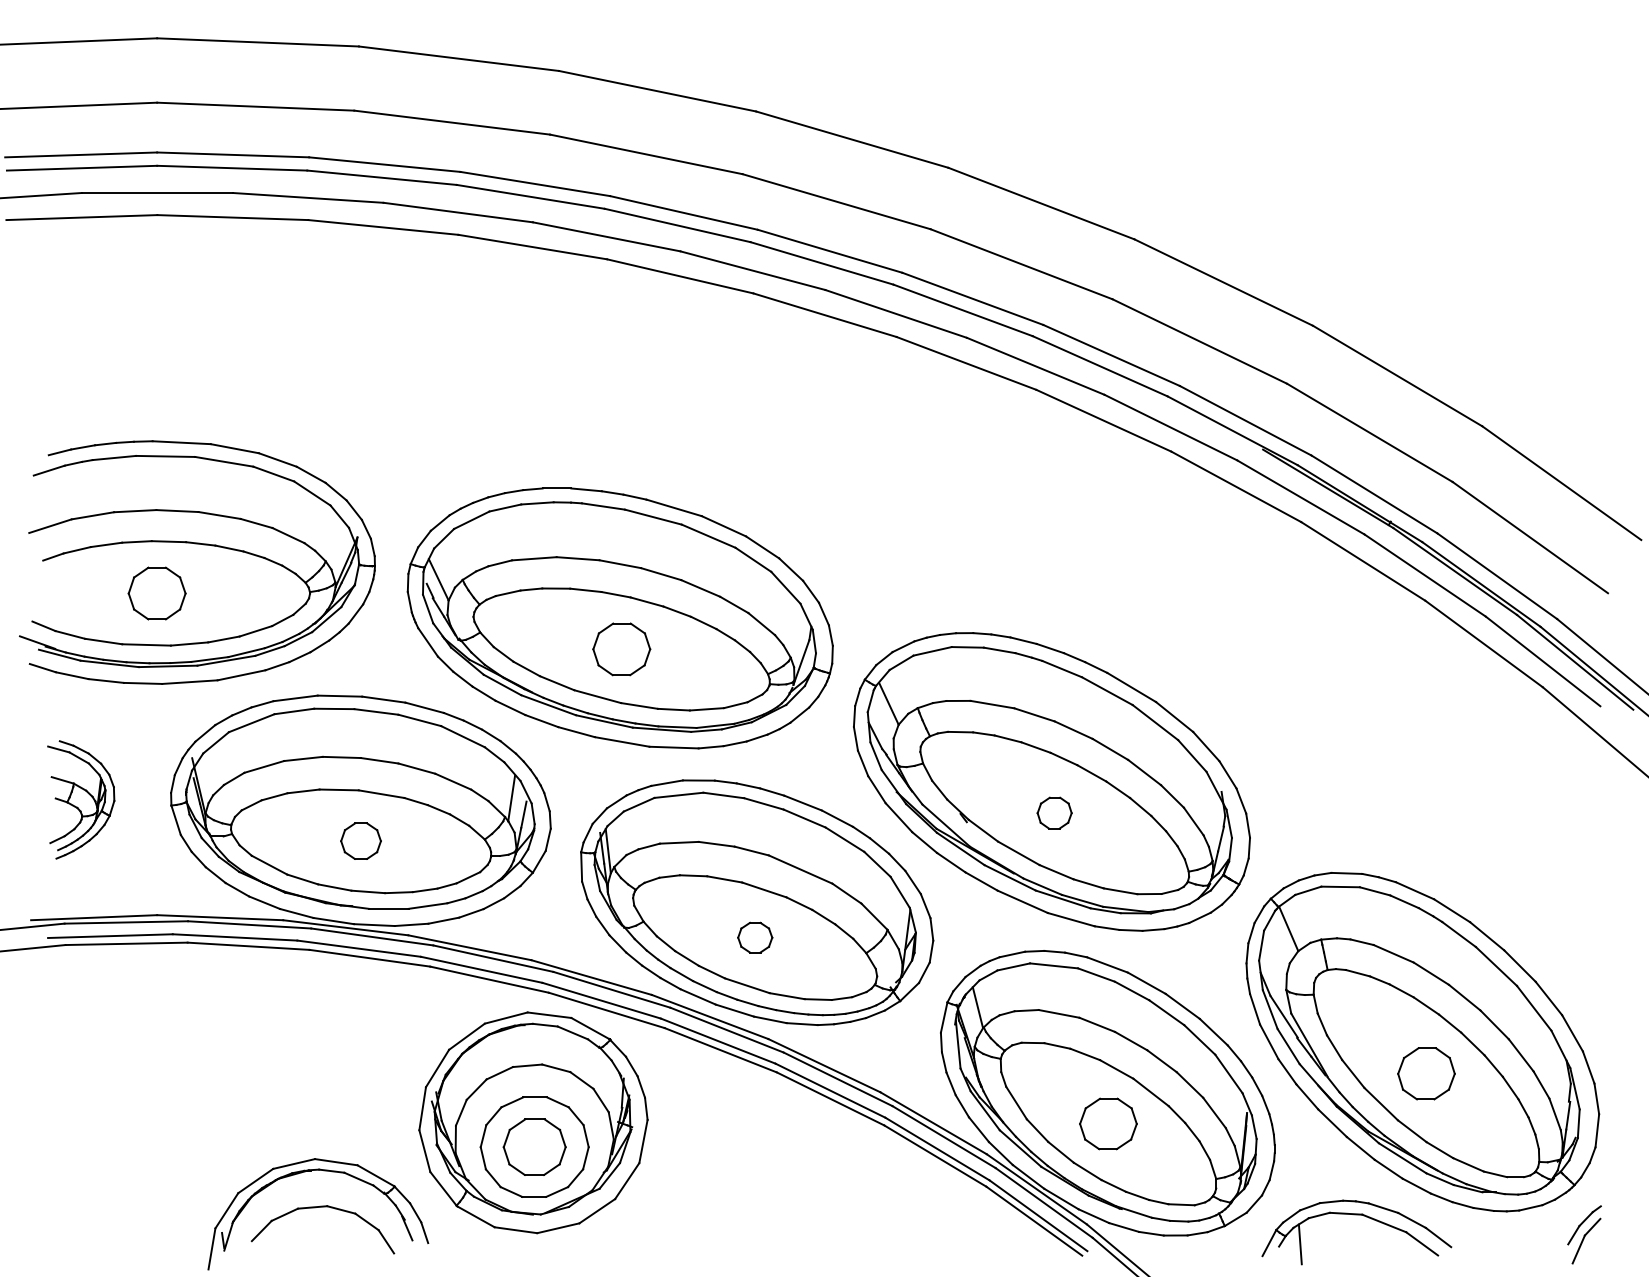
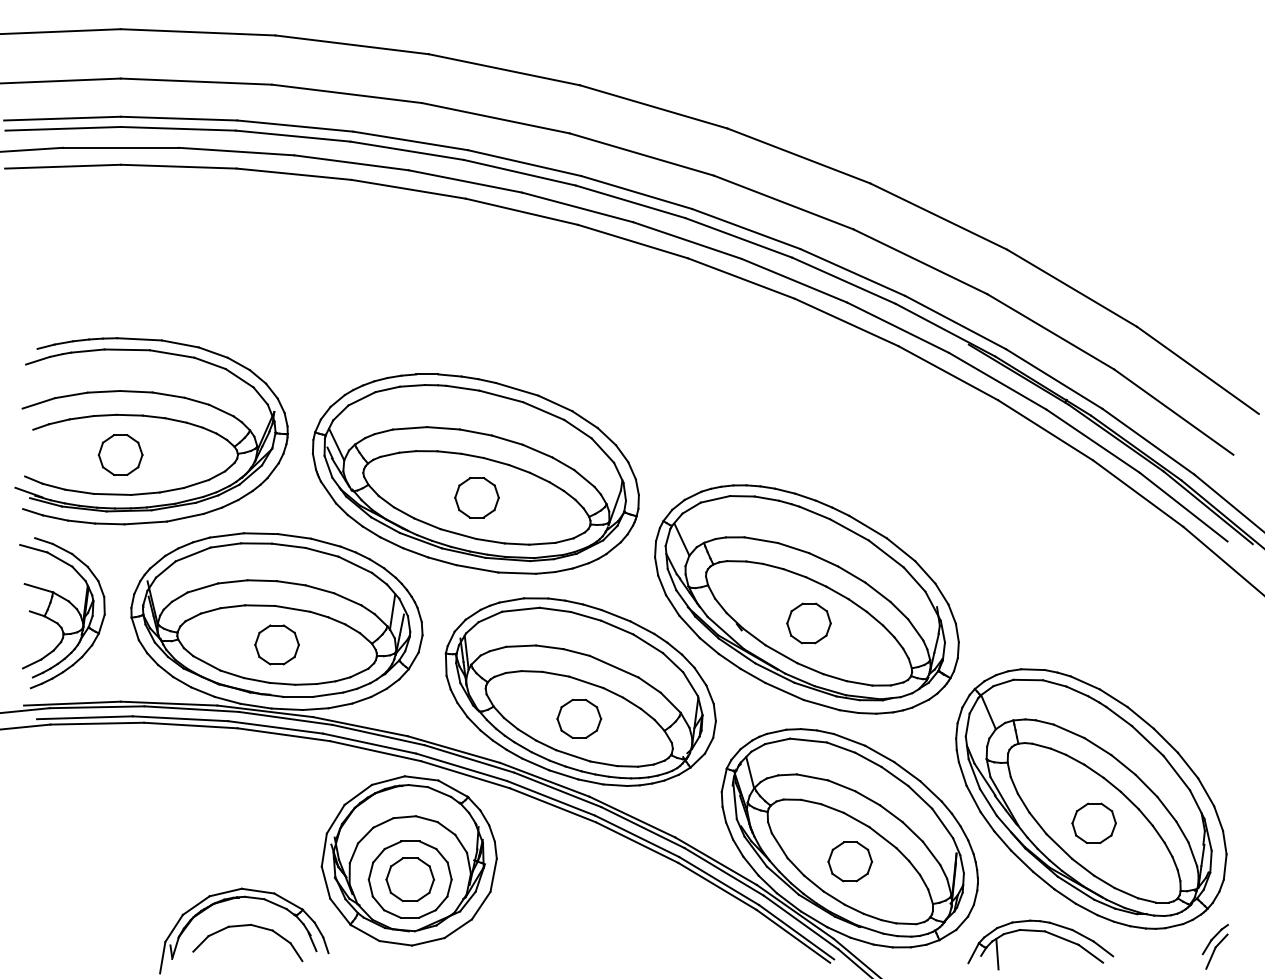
part: (81, 800) -> (62, 613), size x1.67
part: (1053, 813) -> (808, 623), size x1.67
part: (360, 840) -> (276, 644), size x1.43
part: (755, 937) -> (579, 718), size x1.67

